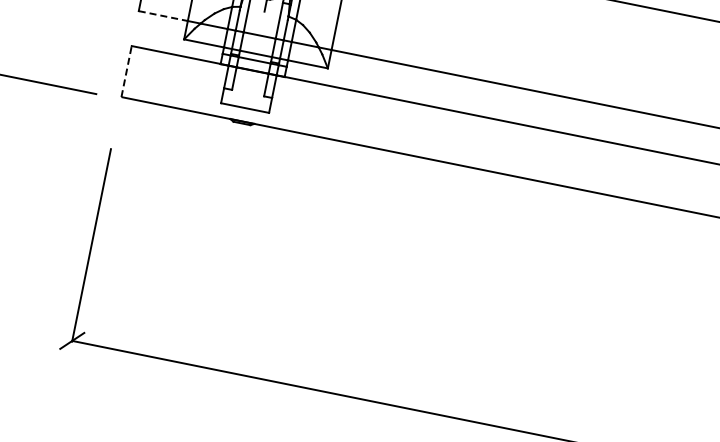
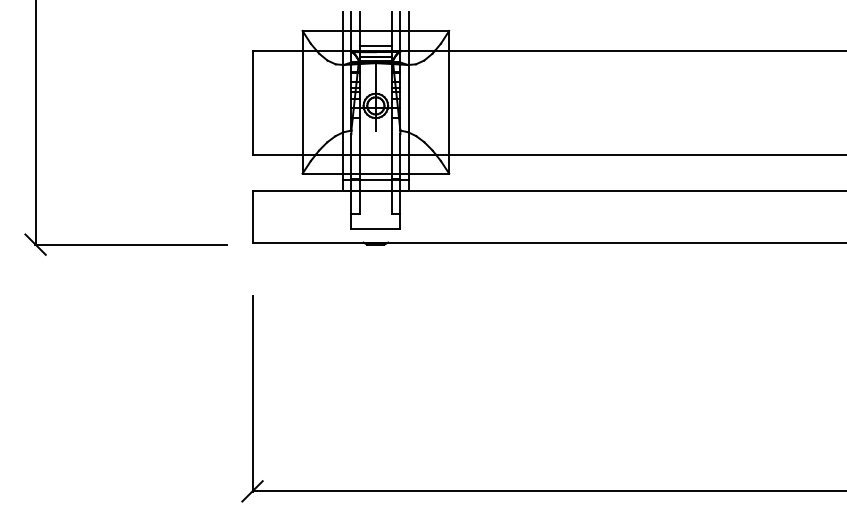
line: (164, 15) -> (278, 154), dashed -> solid
line: (126, 71) -> (252, 216), dashed -> solid

